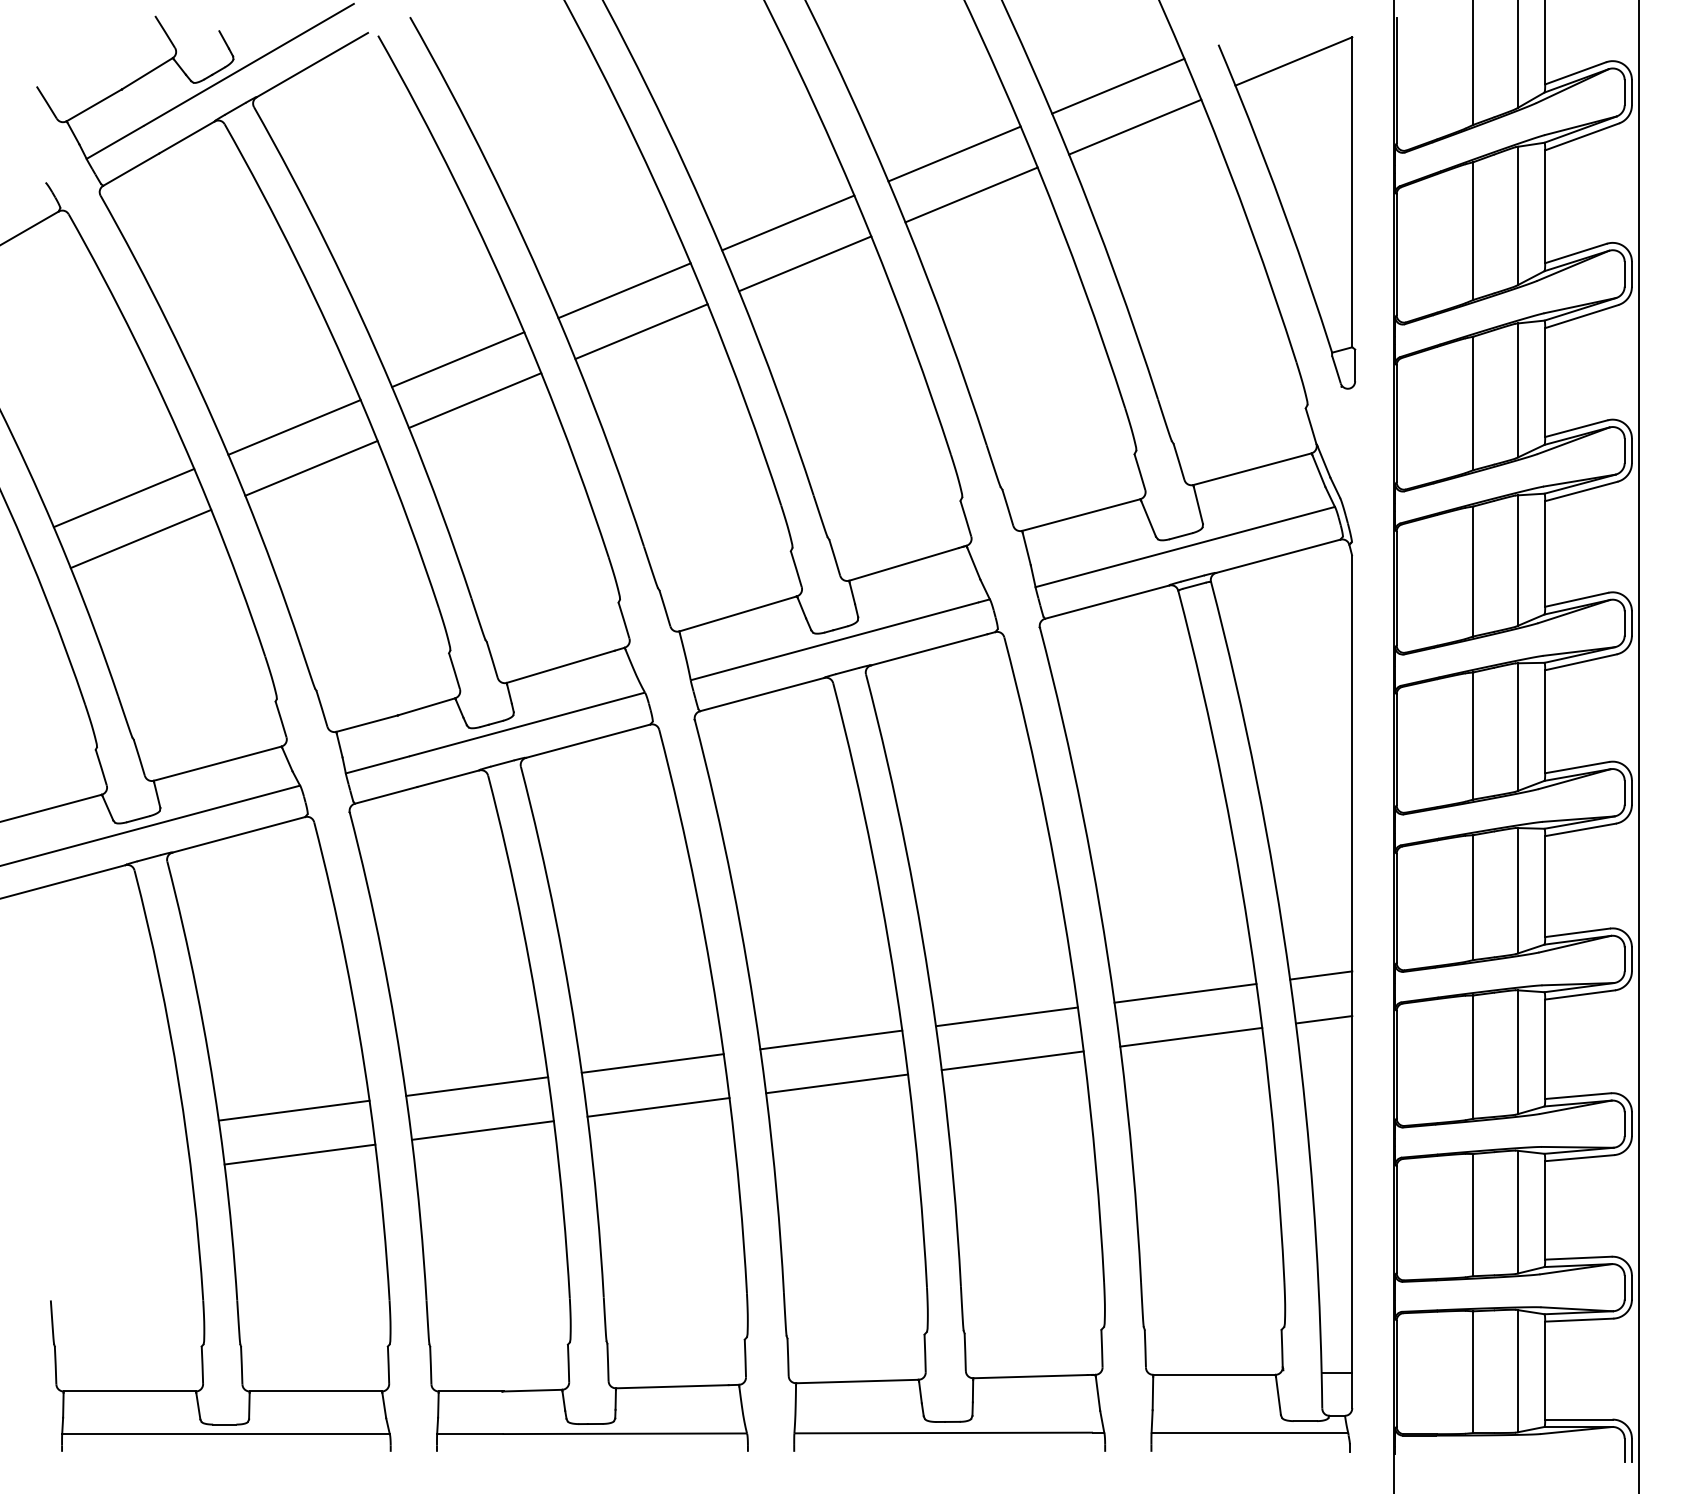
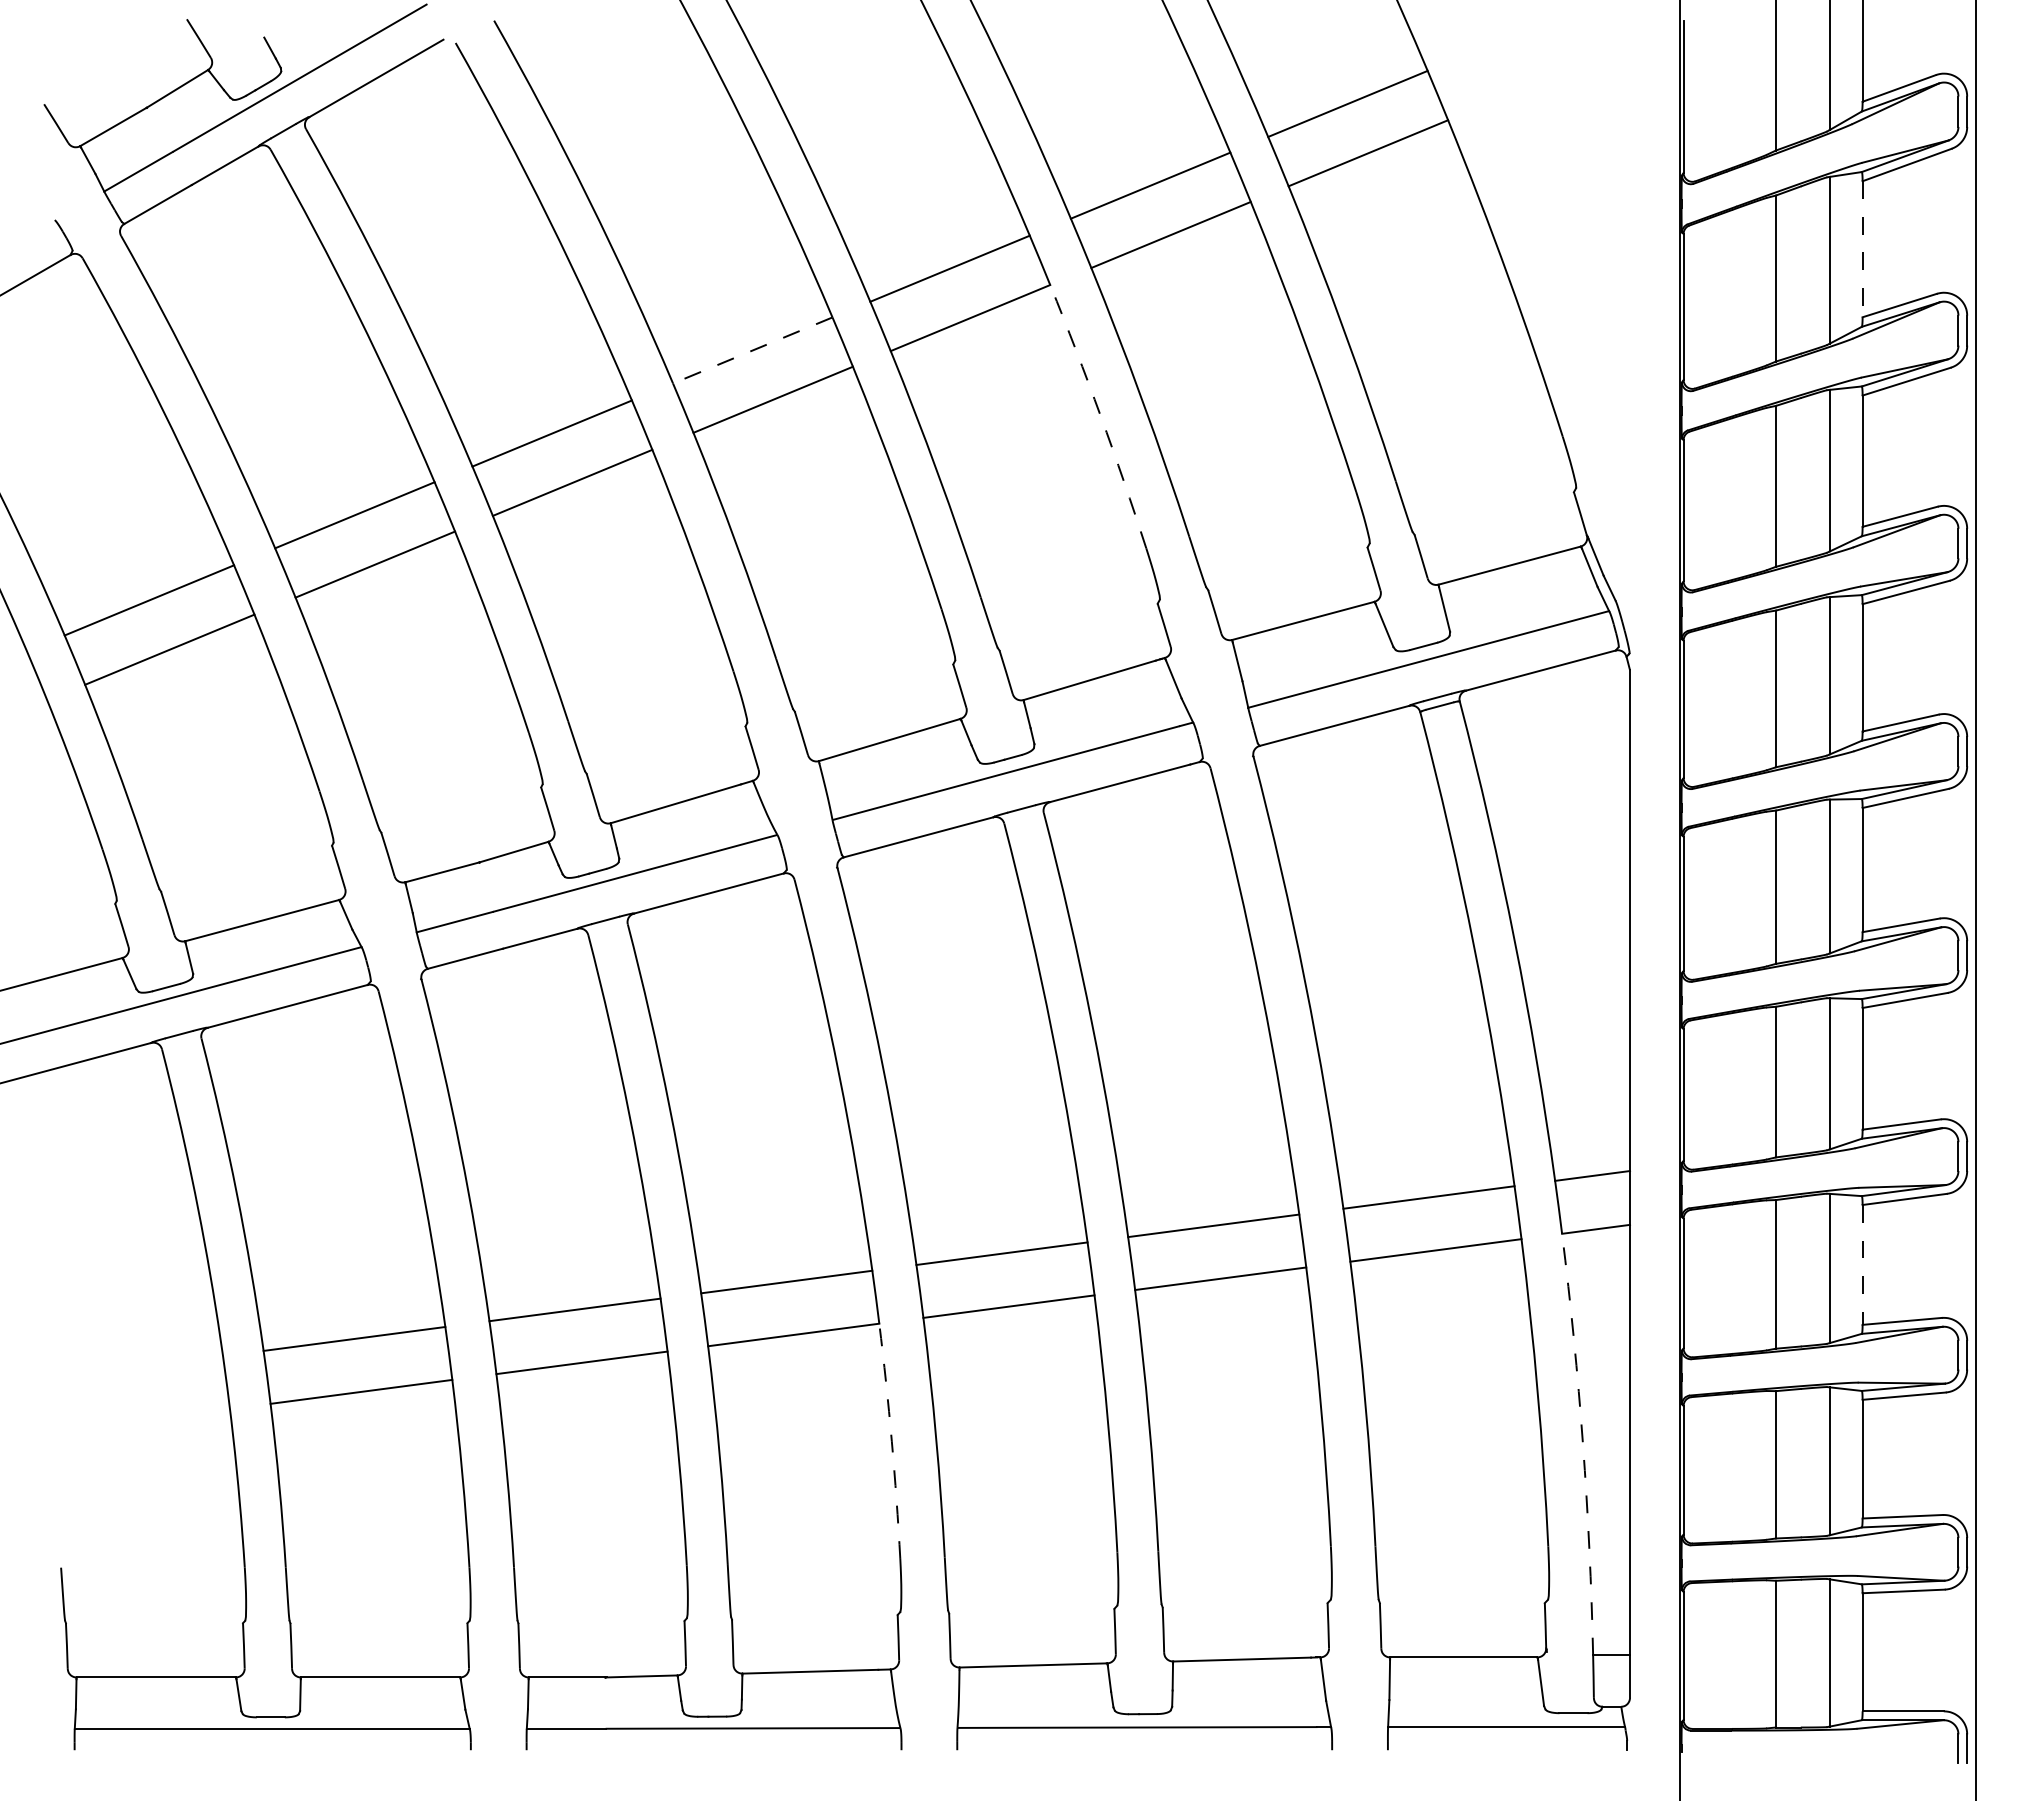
line: (1545, 206) -> (1862, 249), solid -> dashed
part: (1287, 212) -> (1551, 256), removed
line: (624, 290) -> (752, 350), solid -> dashed
arc: (913, 344) -> (1100, 415), solid -> dashed
line: (1545, 1048) -> (1862, 1264), solid -> dashed
arc: (739, 1195) -> (891, 1441), solid -> dashed
arc: (1312, 1198) -> (1582, 1444), solid -> dashed

